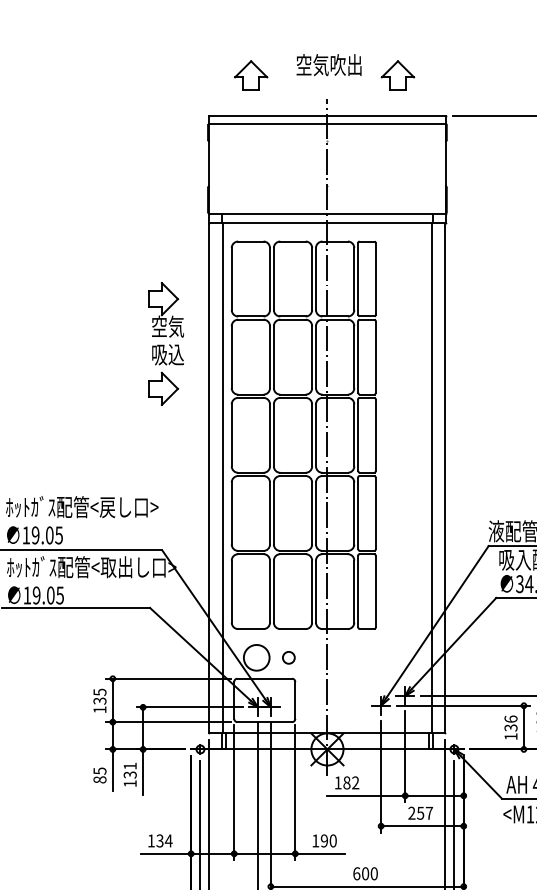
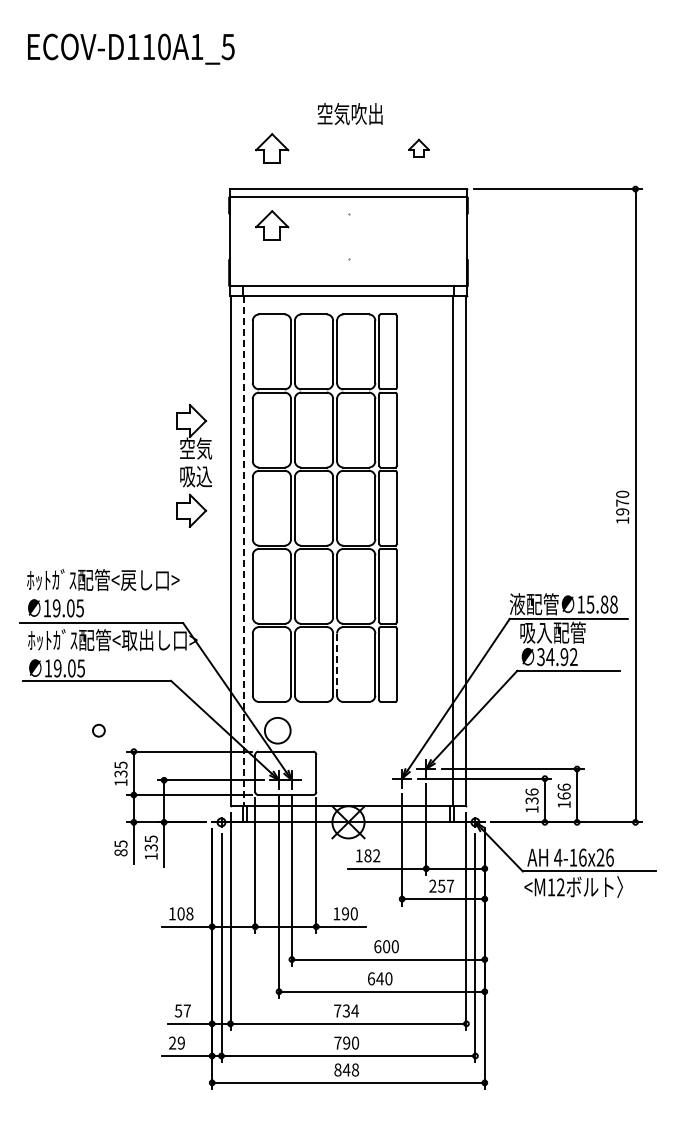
text: (328, 64) -> (349, 113), moved
part: (397, 75) -> (418, 148), size x0.6
part: (251, 152) -> (272, 225), added
part: (166, 343) -> (194, 465), moved
line: (327, 436) -> (348, 509), removed
line: (223, 478) -> (244, 551), solid -> dashed
line: (316, 592) -> (337, 665), solid -> dashed
circle: (288, 657) -> (98, 730), moved
text: (129, 765) -> (150, 838), 131 -> 135
text: (164, 840) -> (185, 913), 134 -> 108

